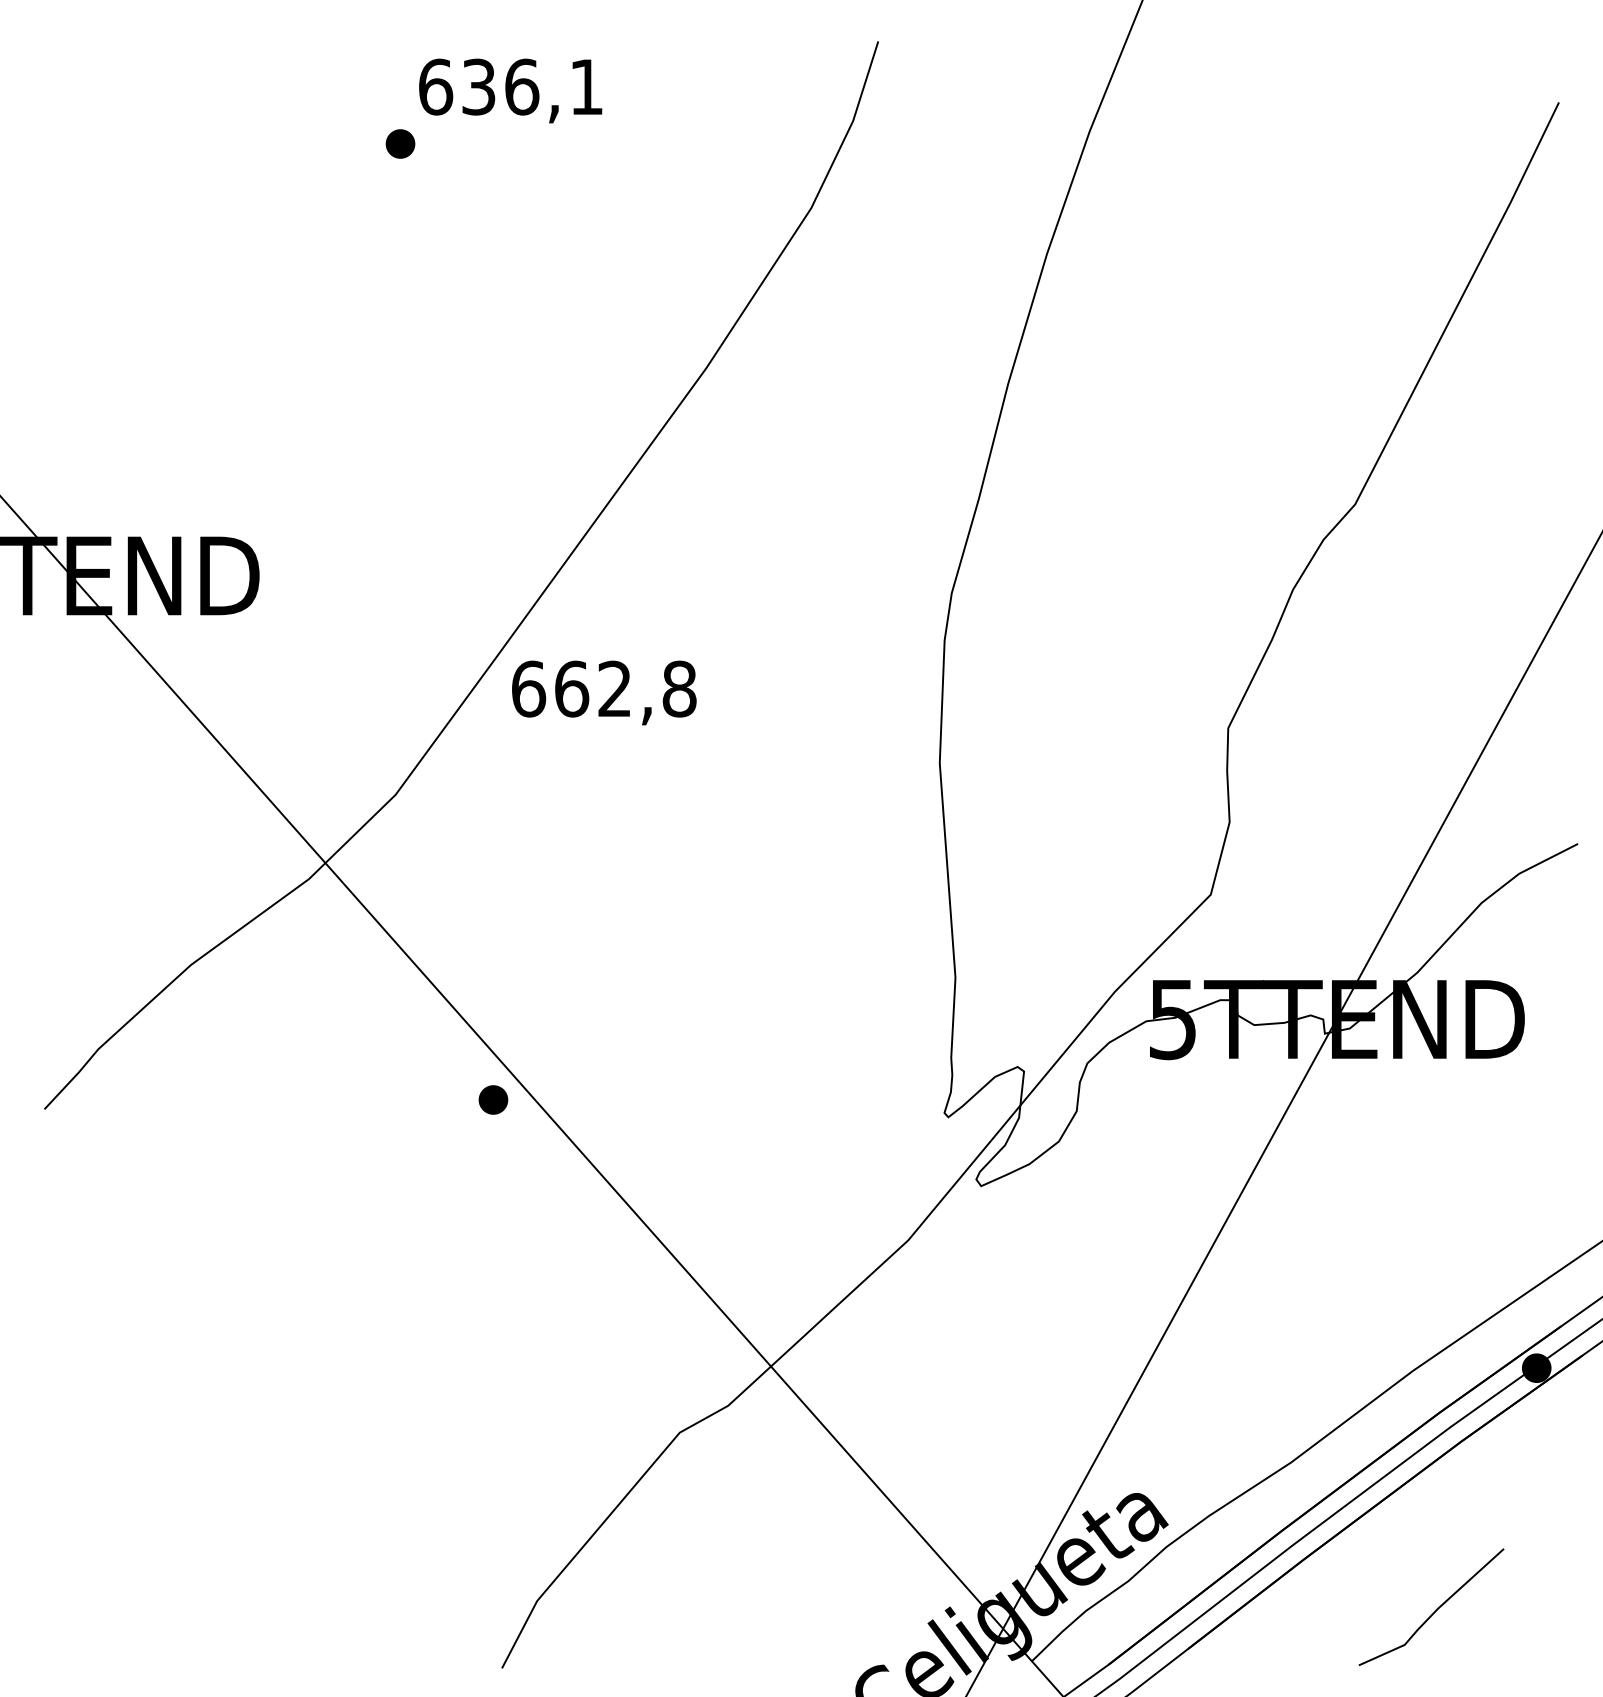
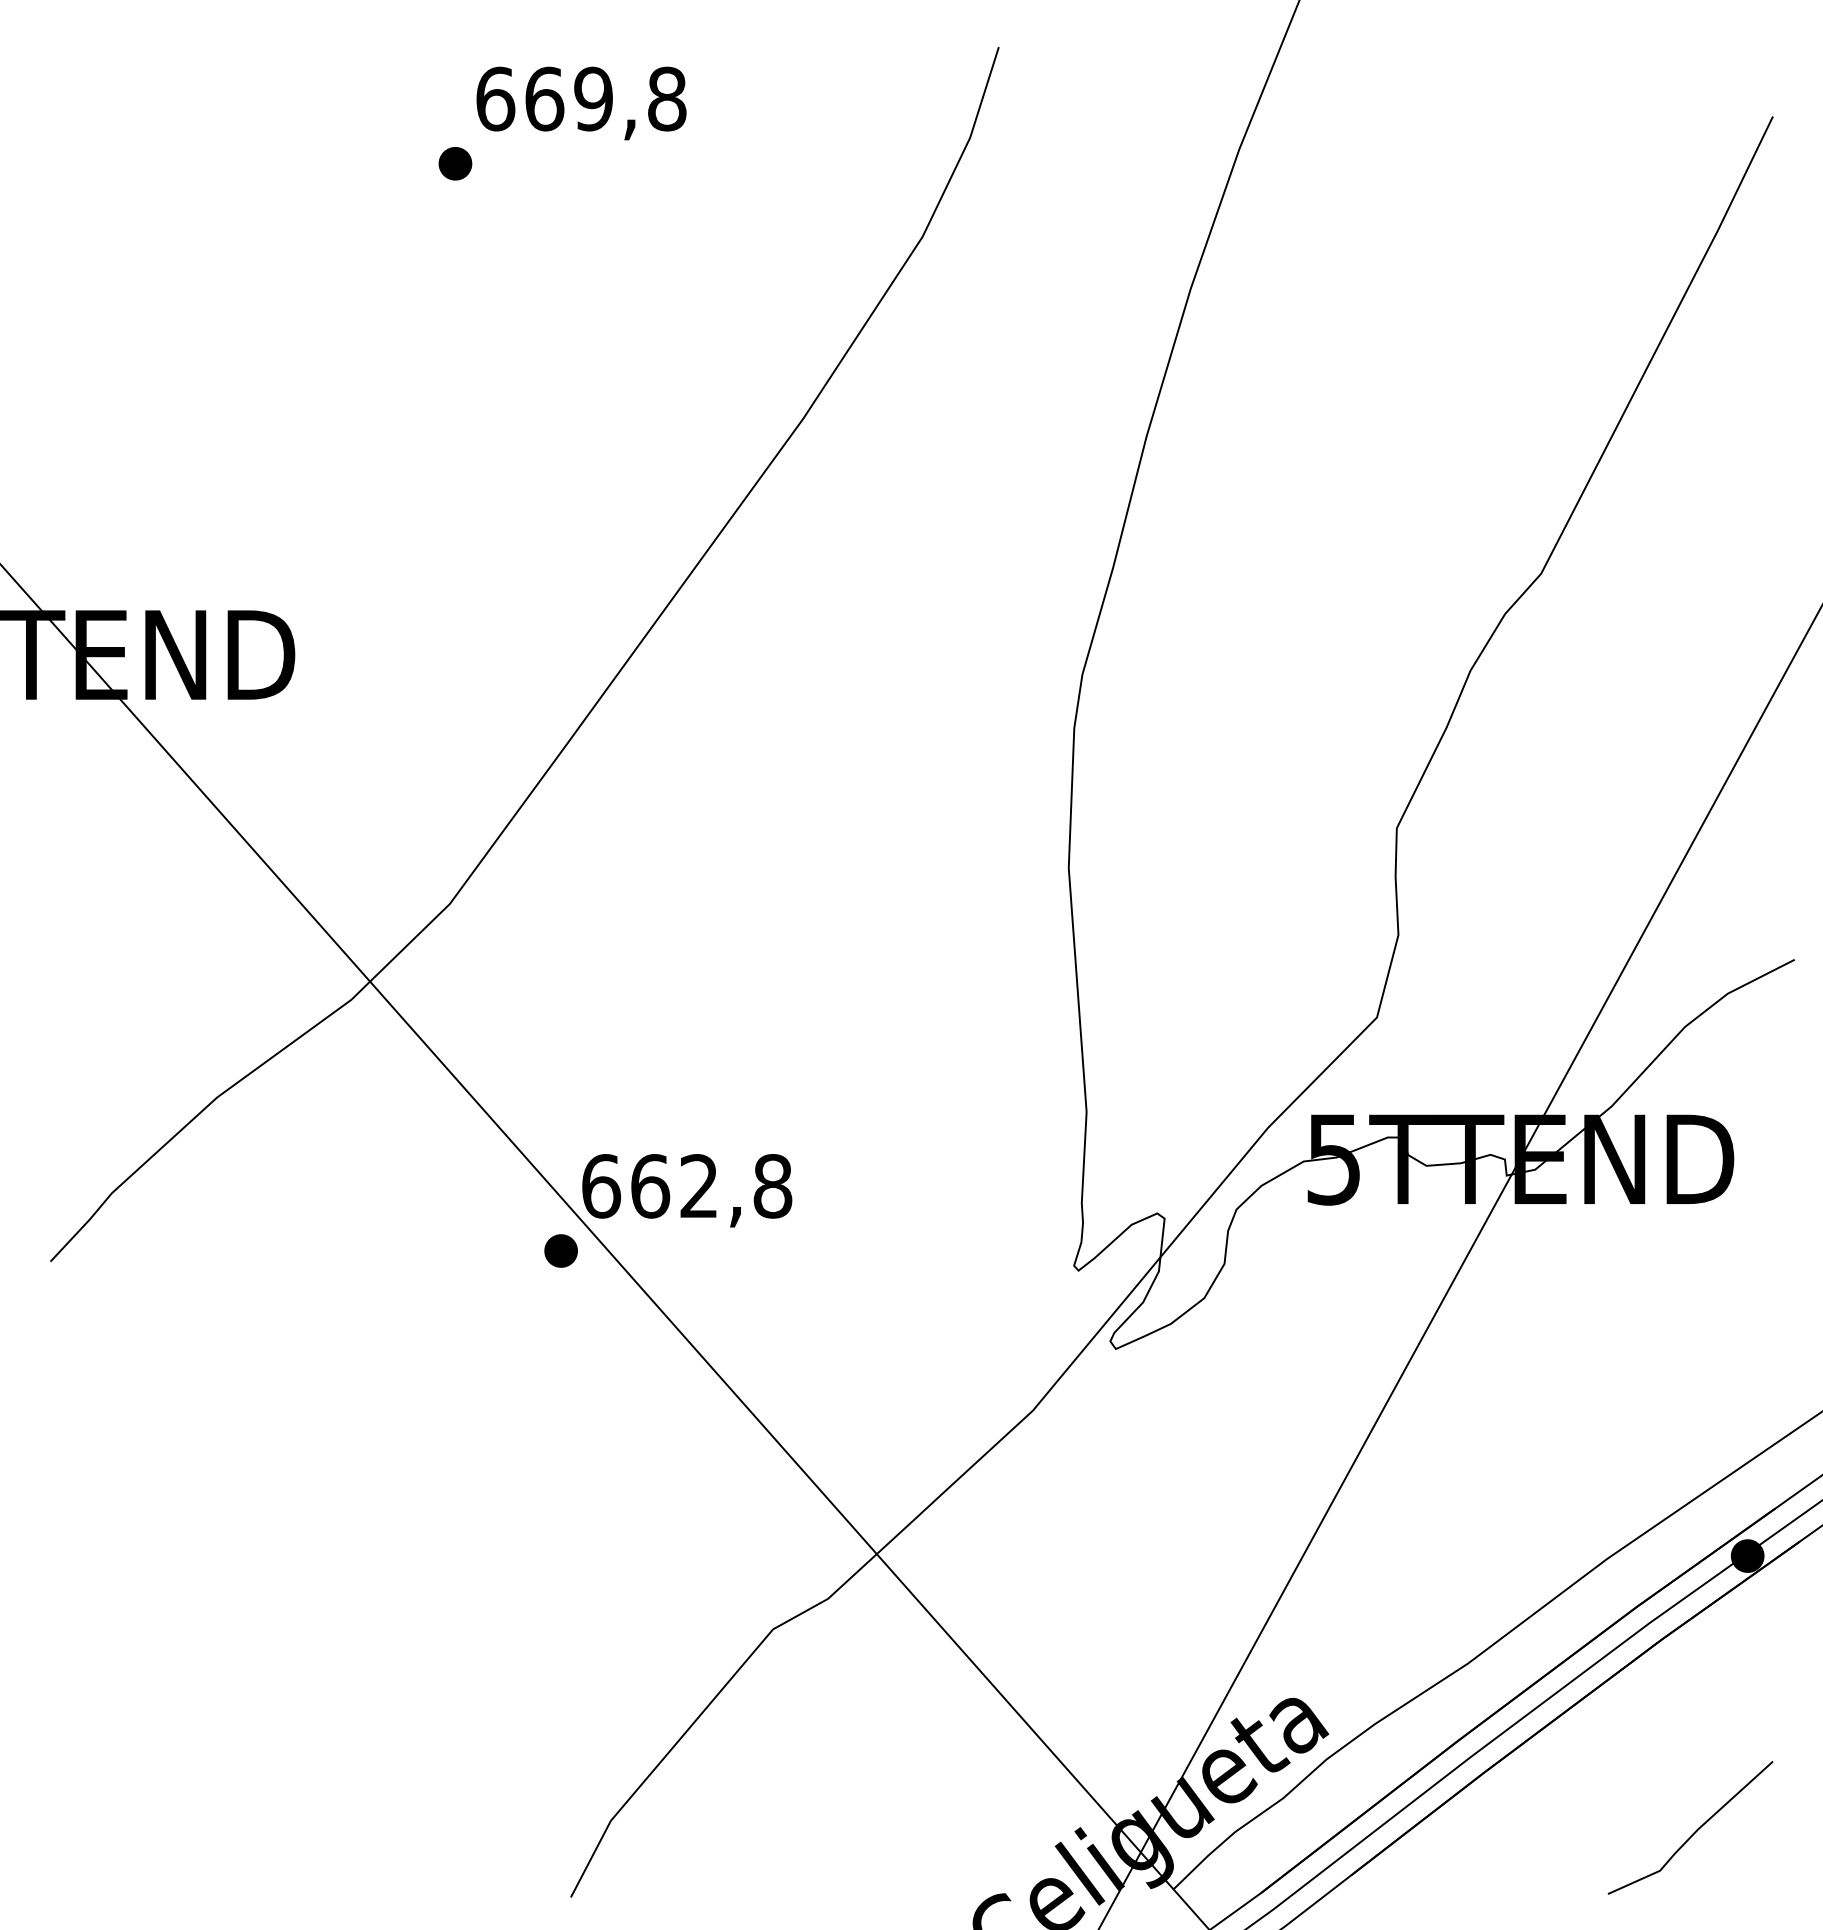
text: (532, 86) -> (605, 98), 636,1 -> 669,8
text: (604, 692) -> (687, 1190), moved
line: (1435, 1609) -> (1695, 1830), moved

